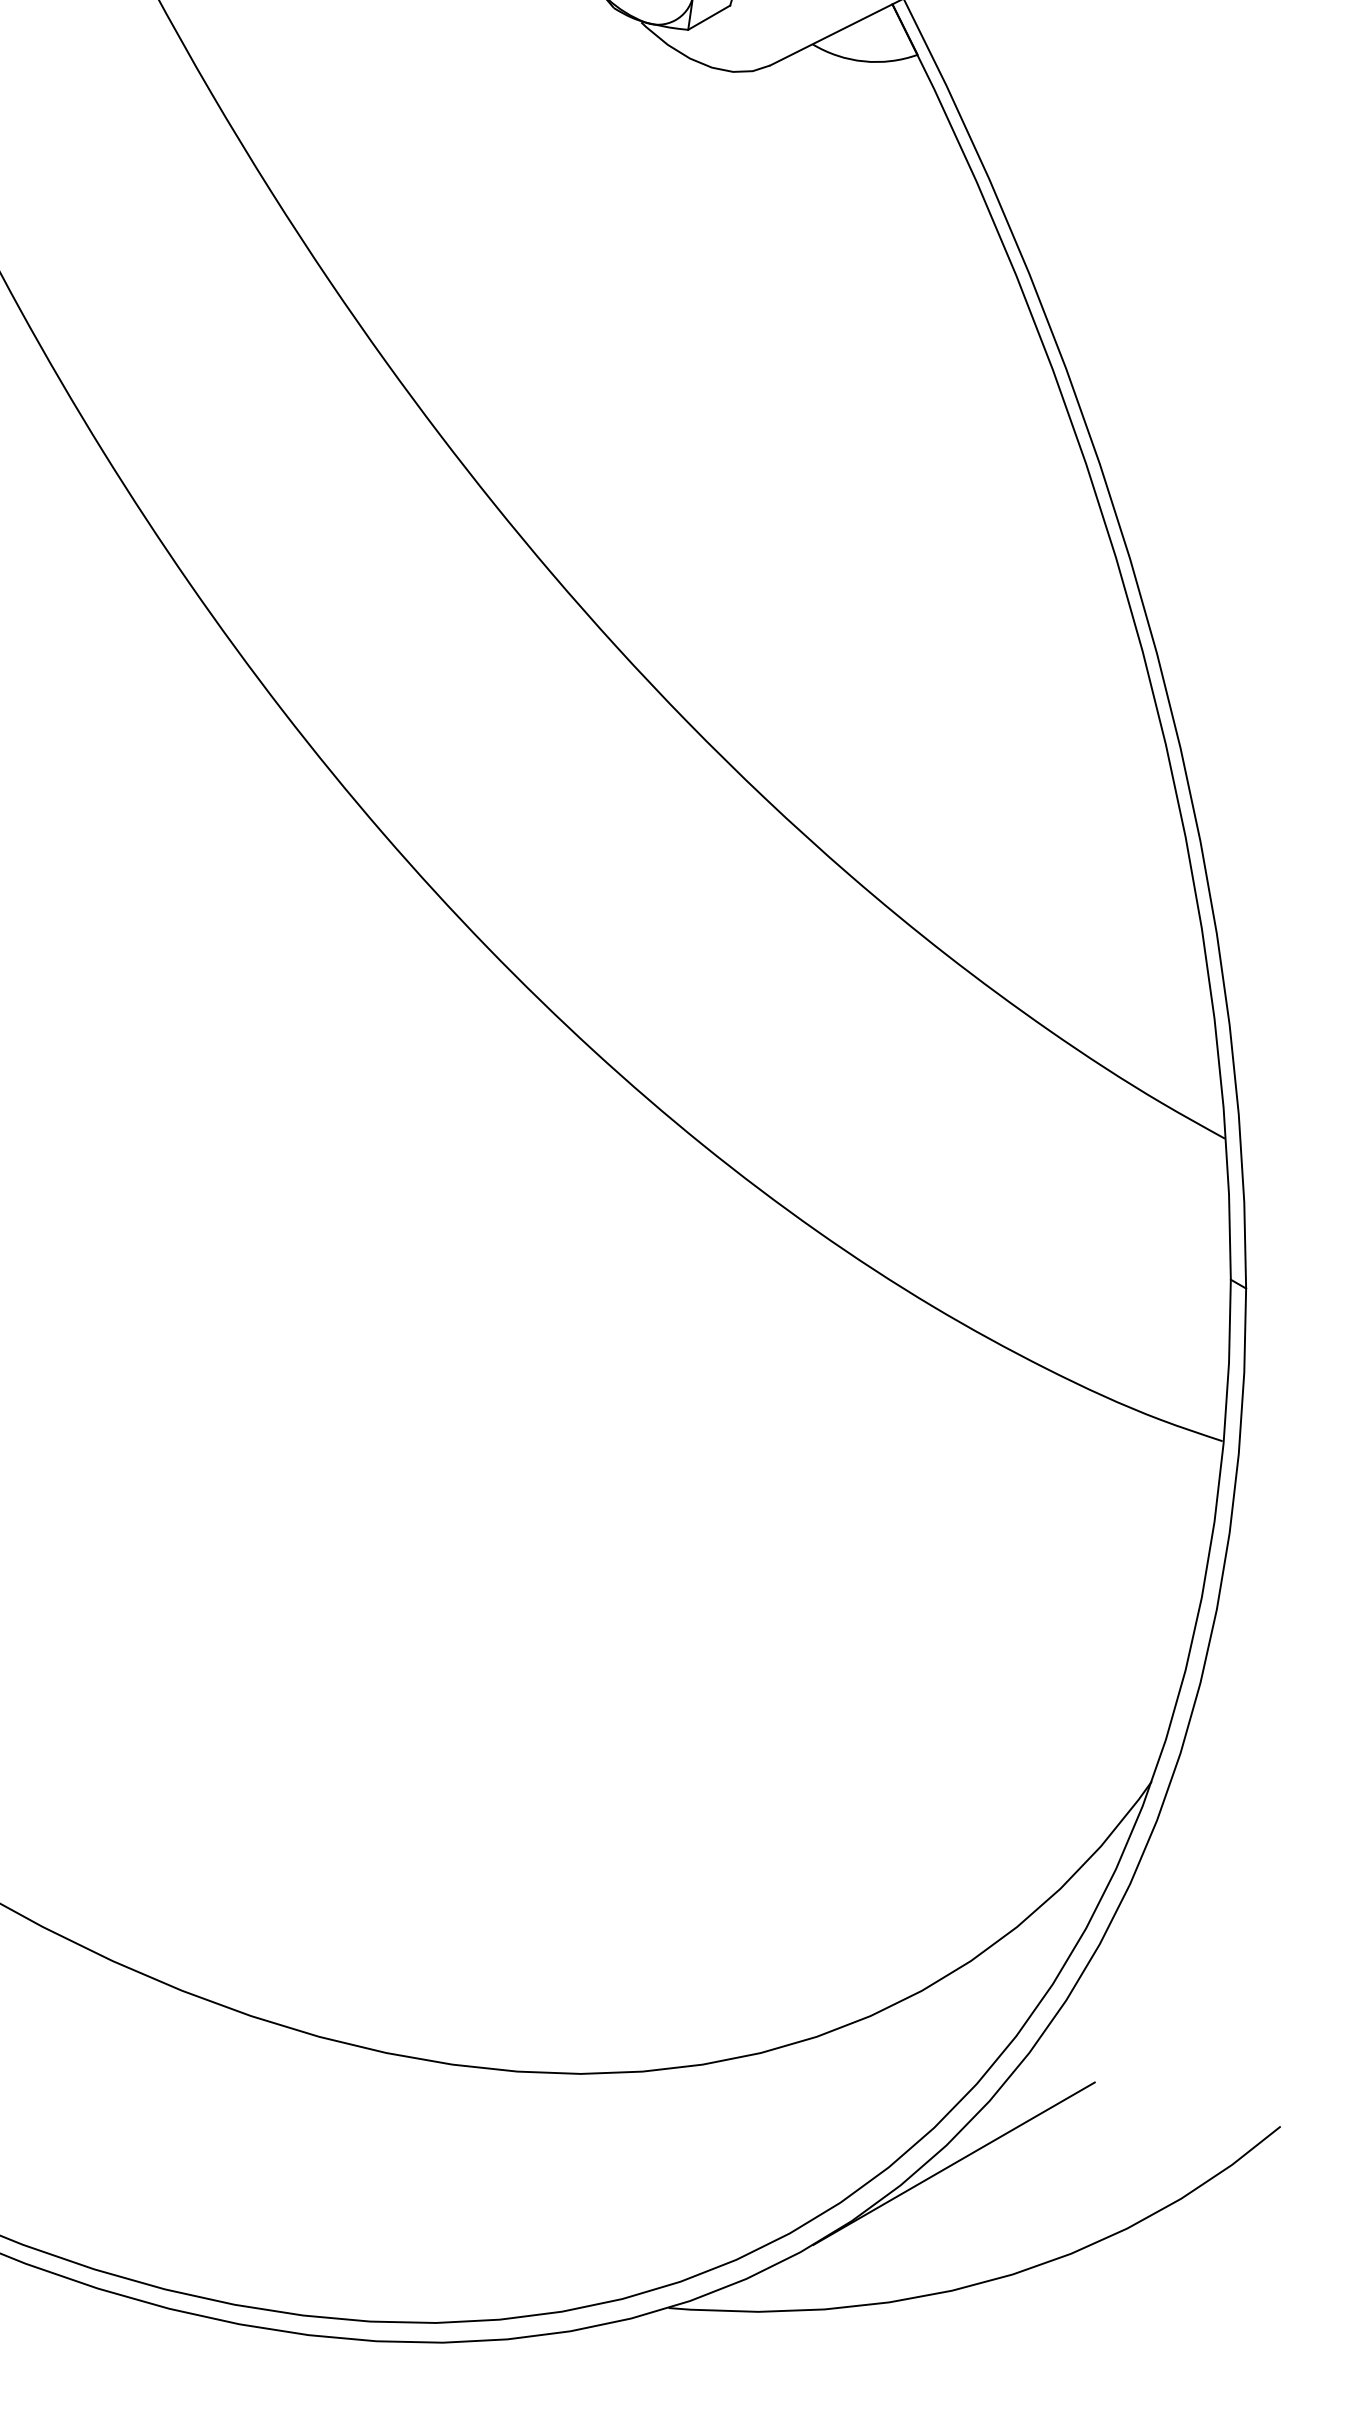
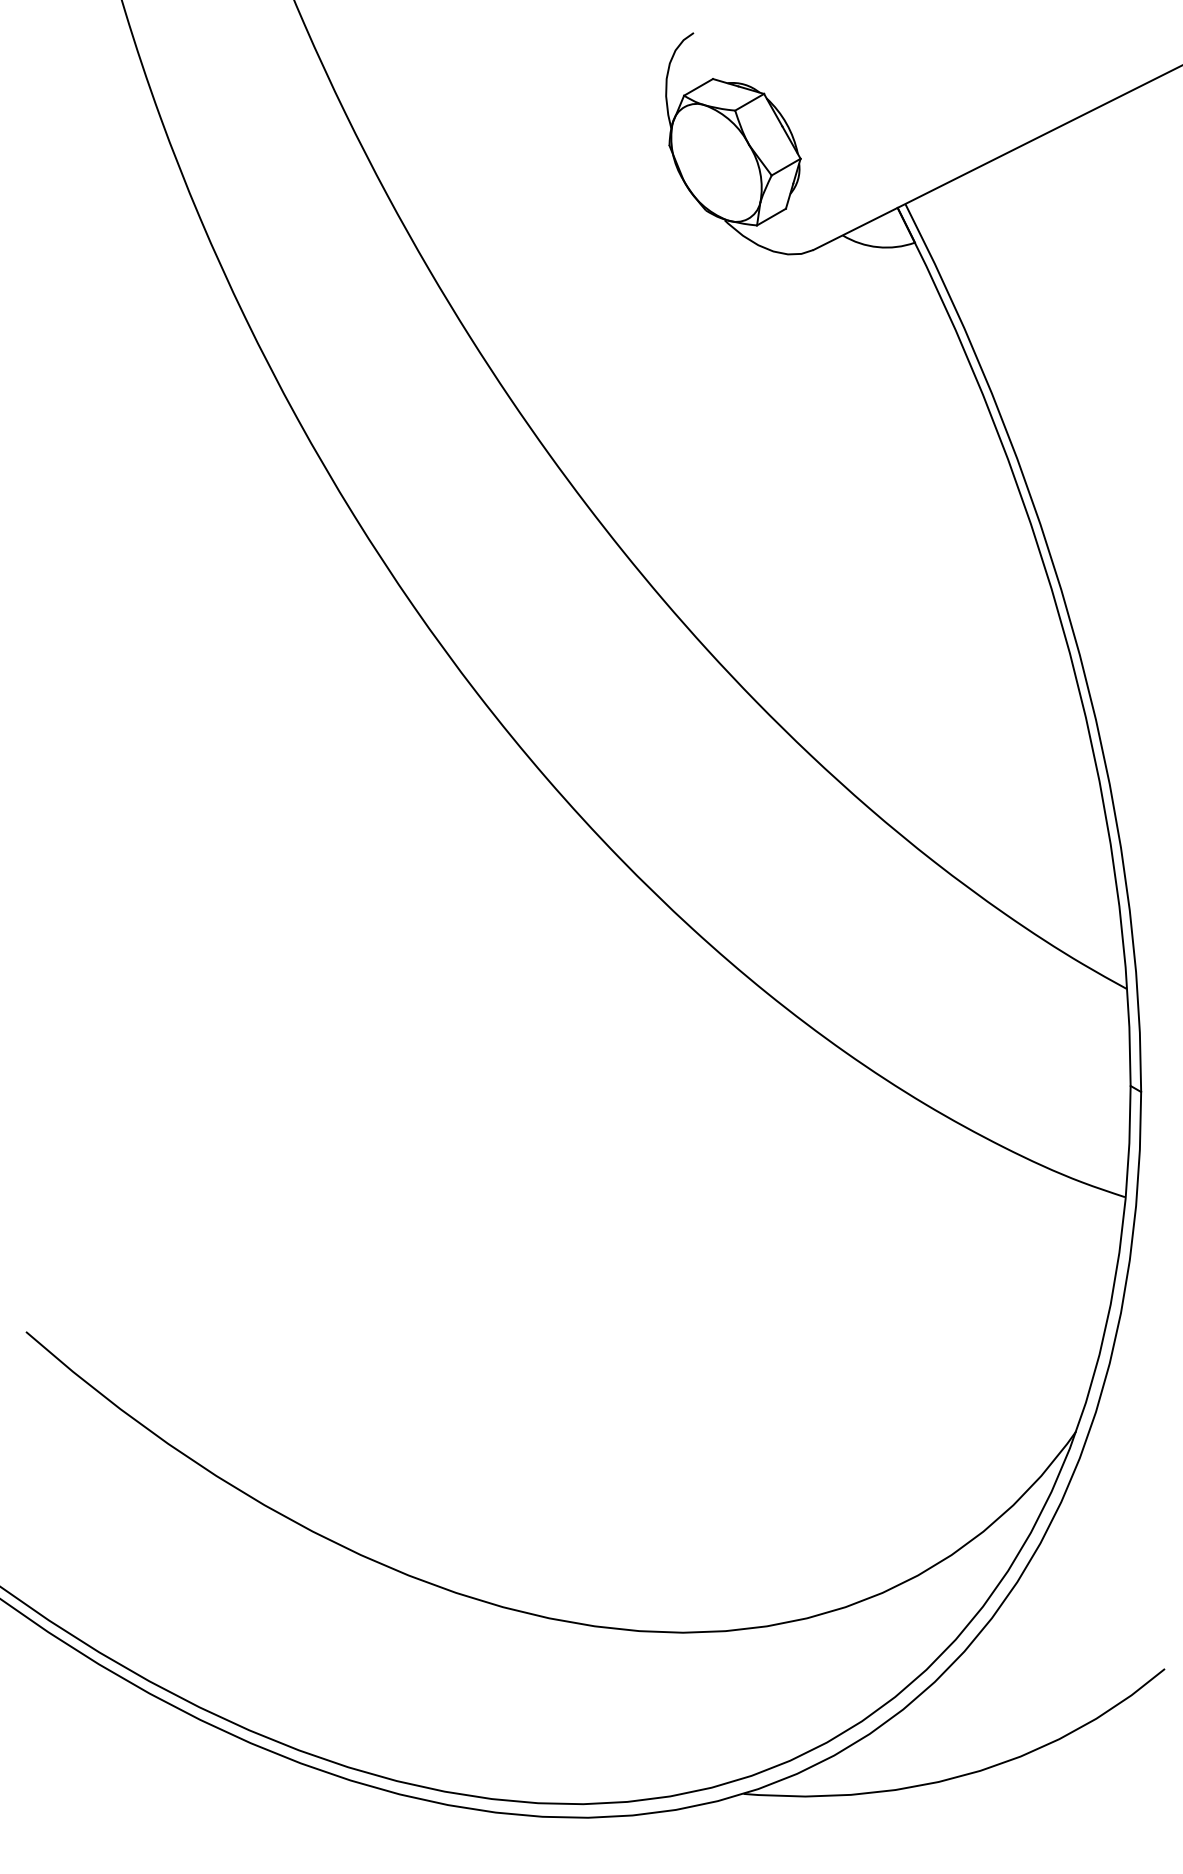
line: (953, 2163) -> (939, 1694), removed

